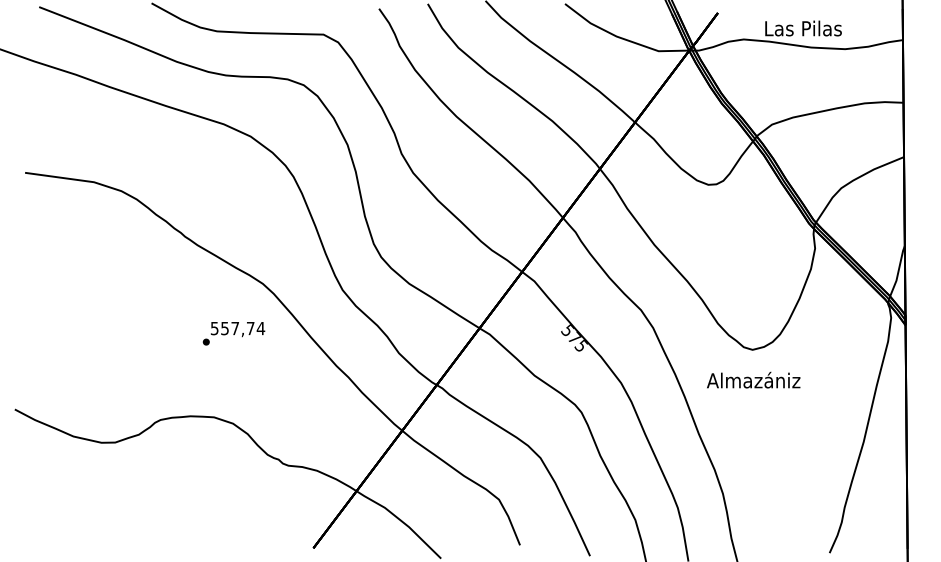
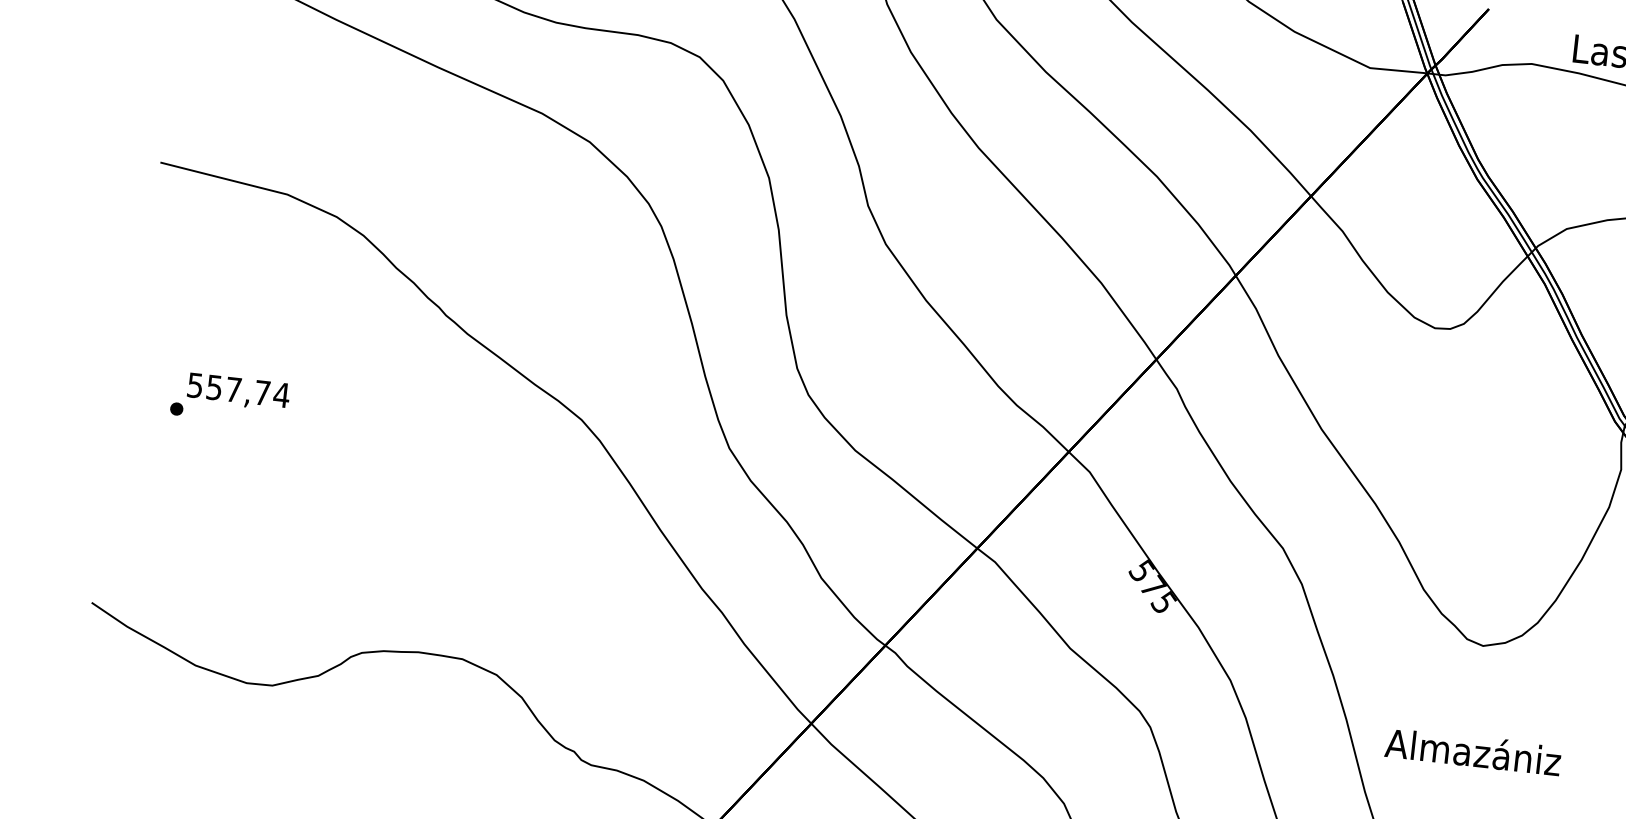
text: (233, 333) -> (229, 398), moved
text: (753, 379) -> (1473, 750), moved

